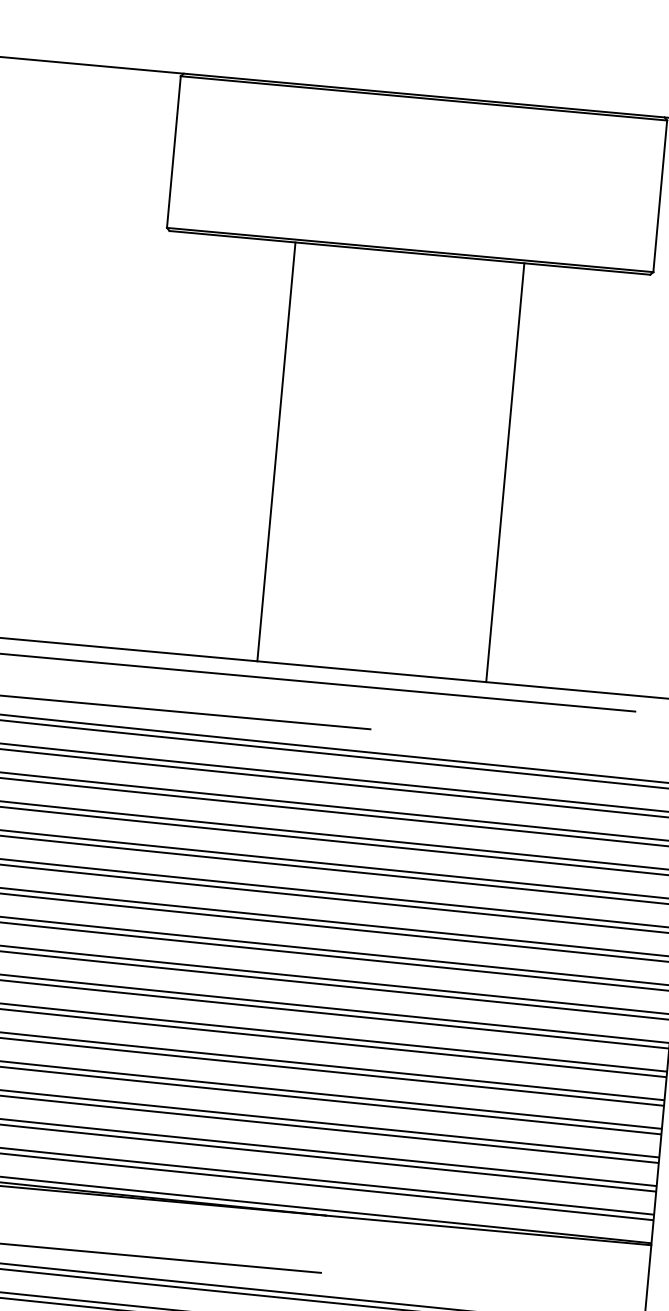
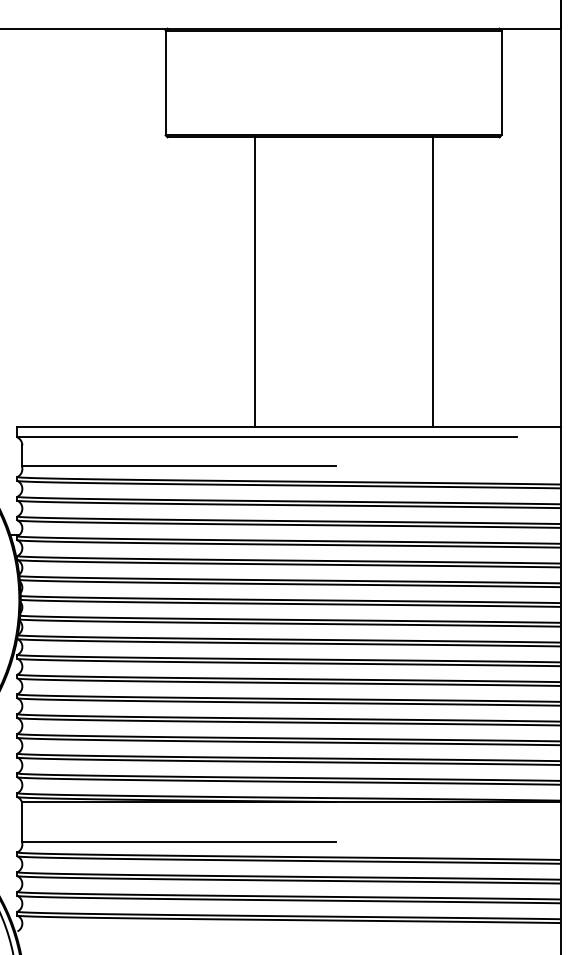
line: (505, 472) -> (432, 281), moved

